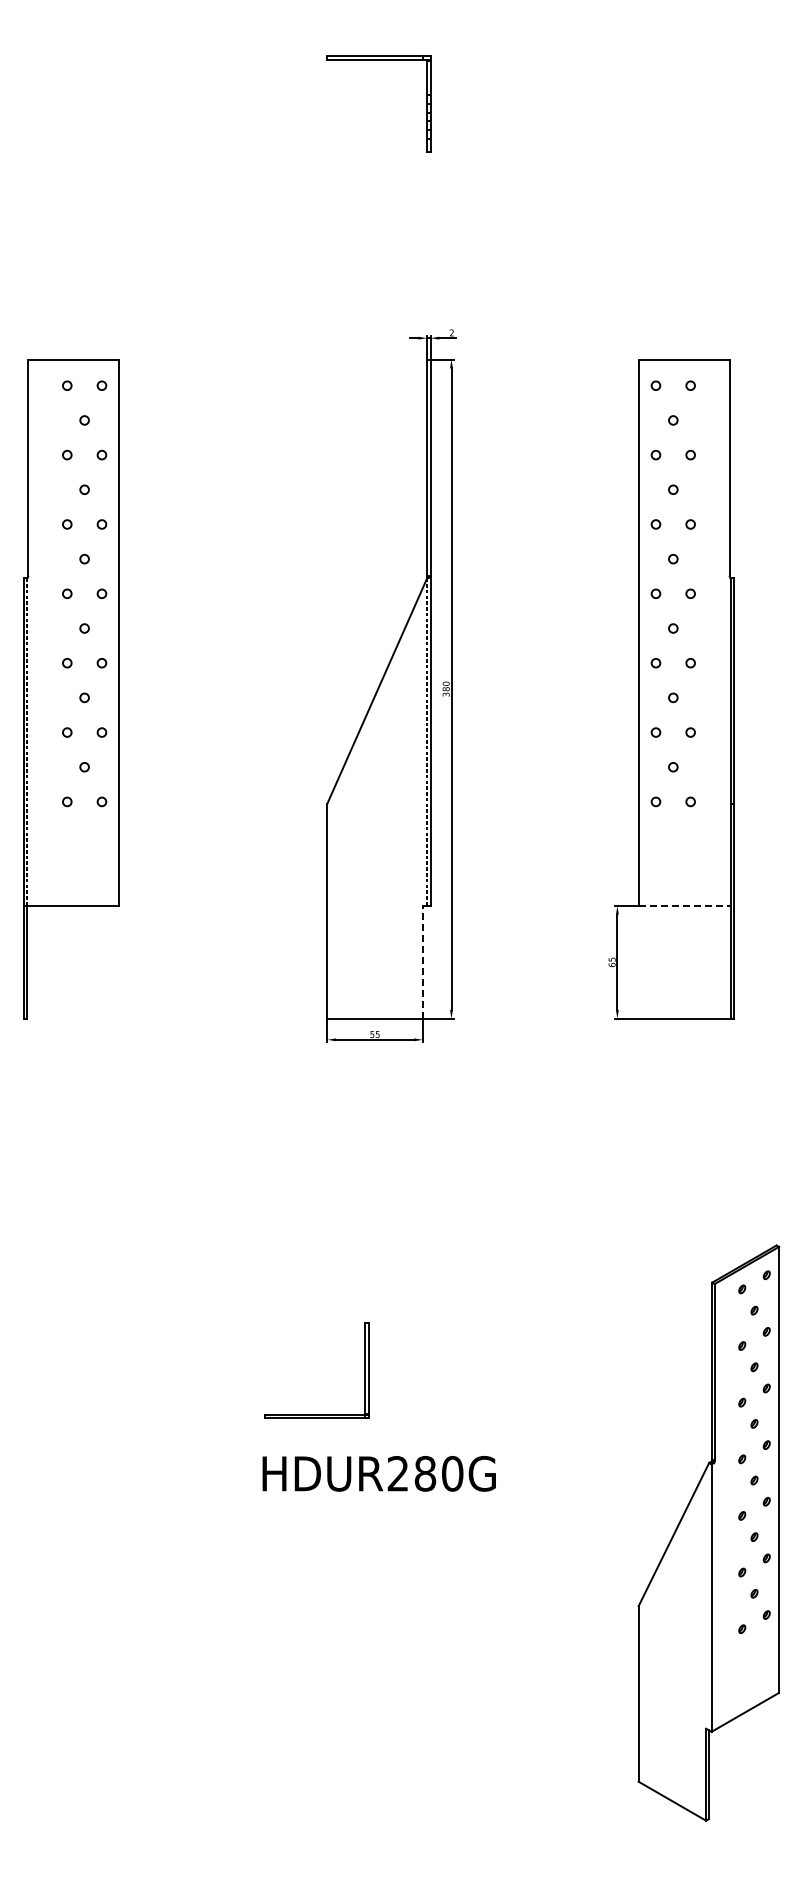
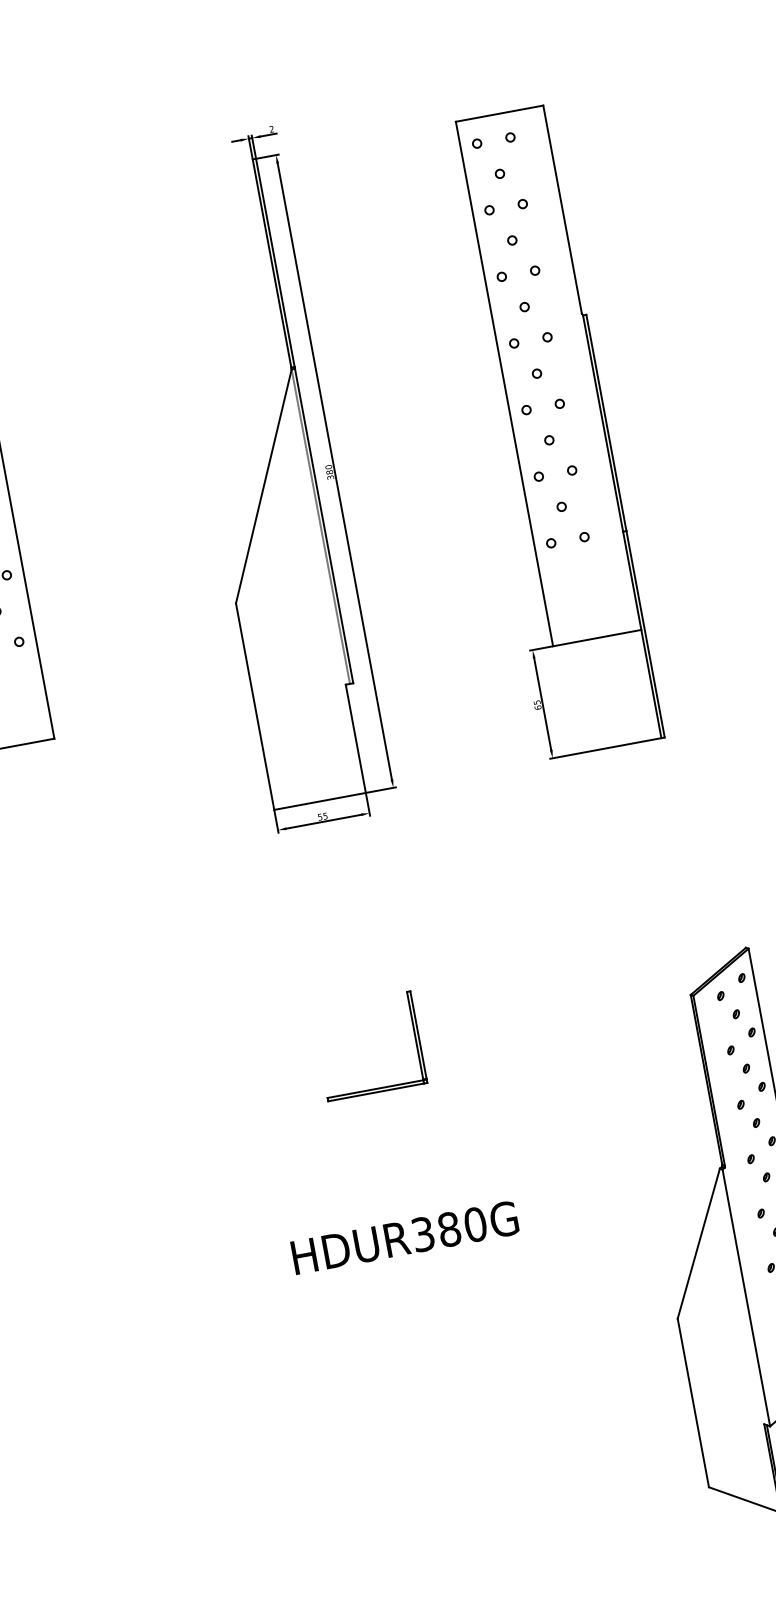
line: (684, 905) -> (597, 637), dashed -> solid
line: (422, 961) -> (355, 738), dashed -> solid
part: (316, 1414) -> (376, 1088), moved
text: (397, 1473) -> (422, 1234), HDUR280G -> HDUR380G

